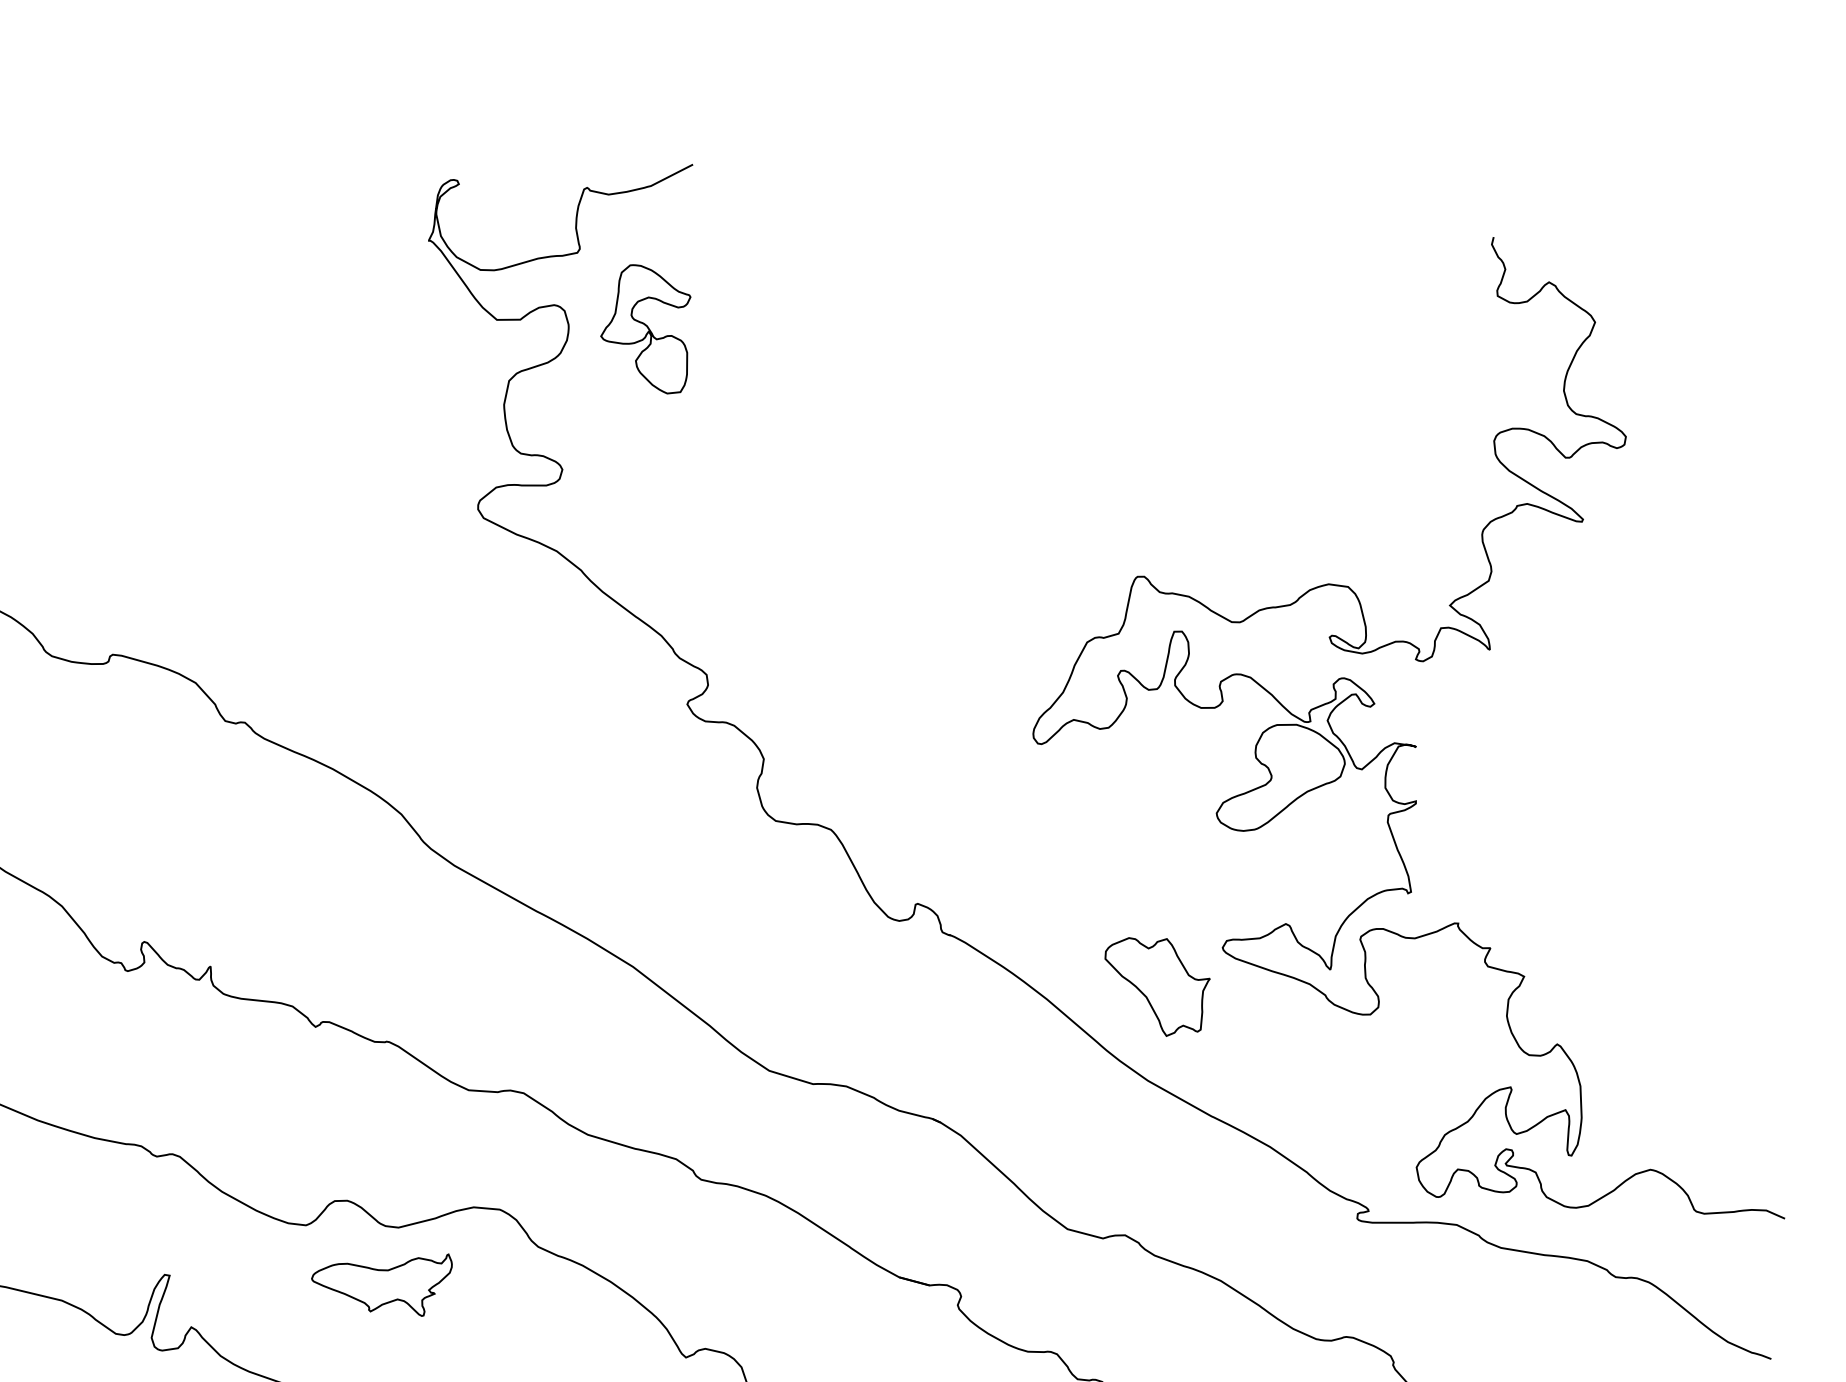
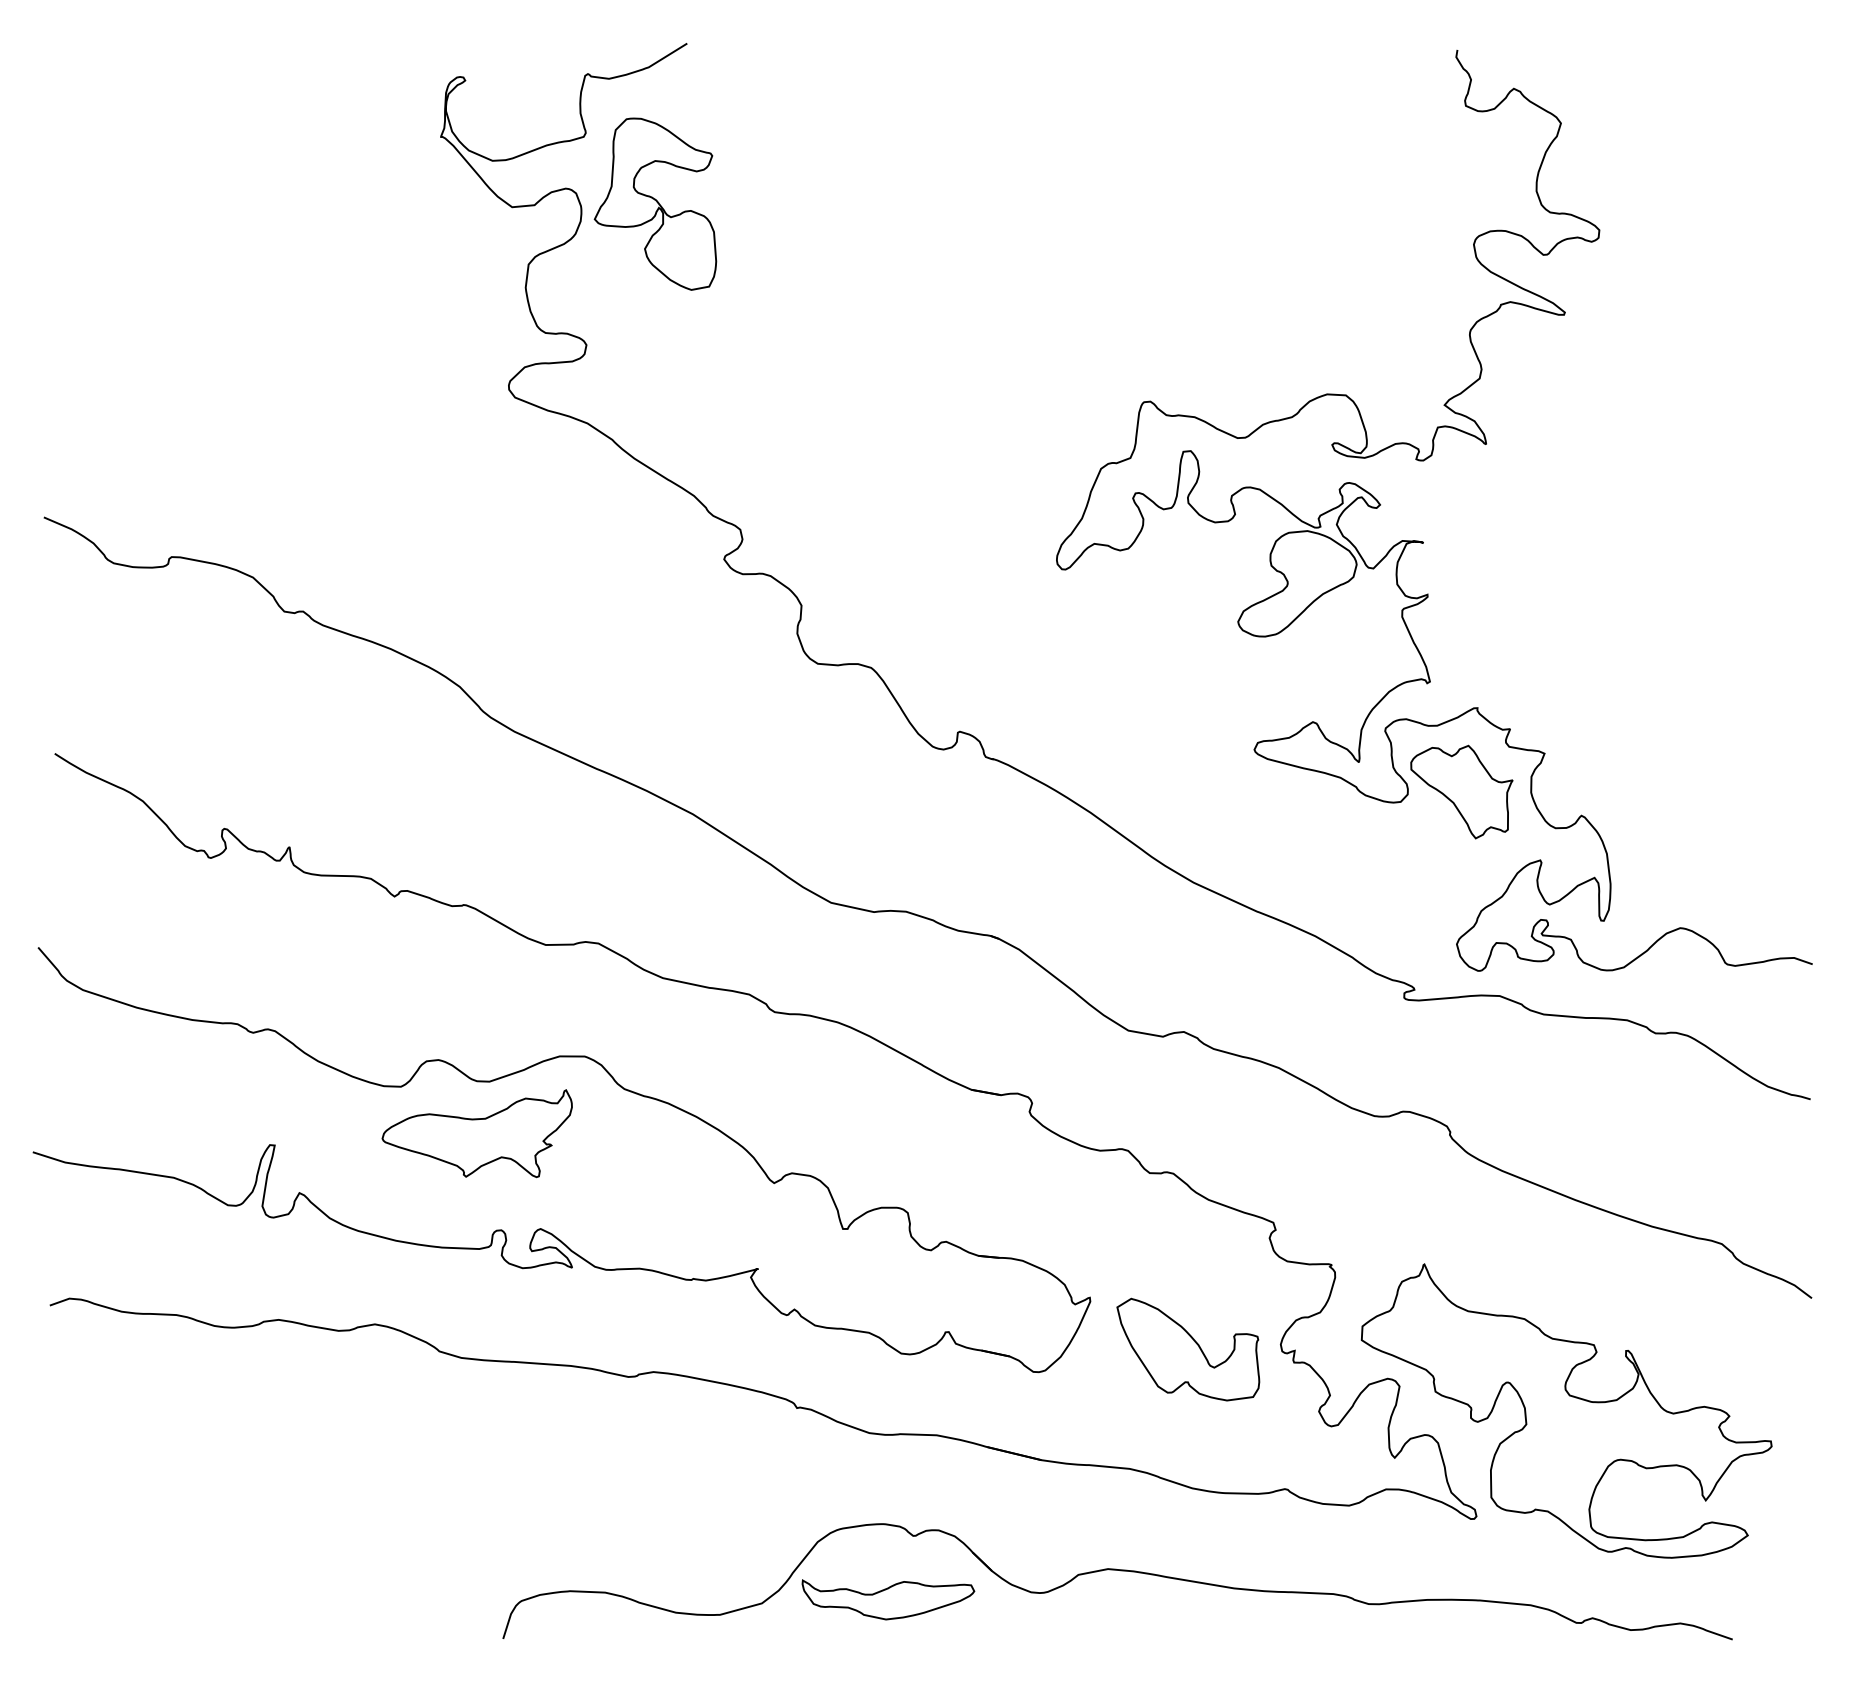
part: (646, 328) -> (655, 203), size x1.43
part: (1155, 985) -> (1461, 791), moved
part: (380, 1280) -> (476, 1133), size x1.43

